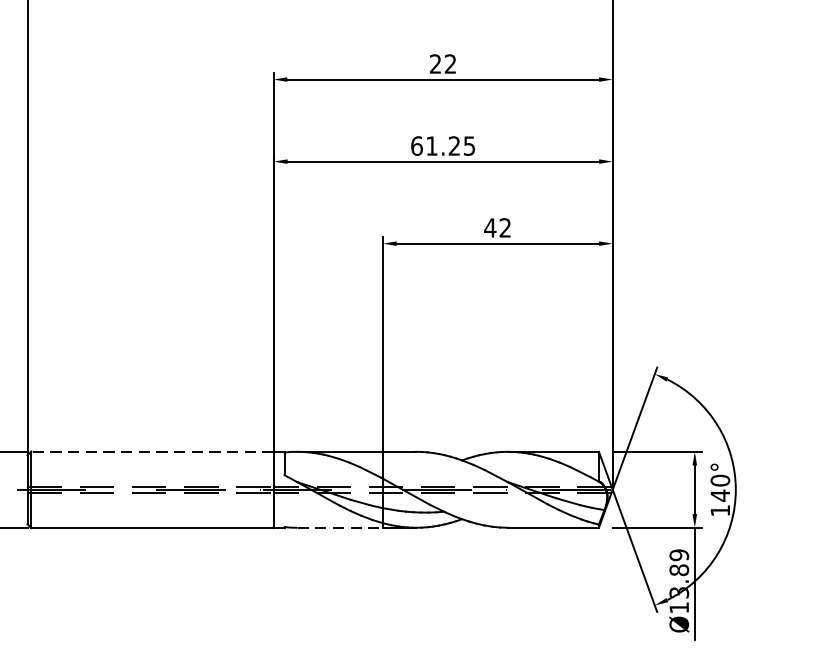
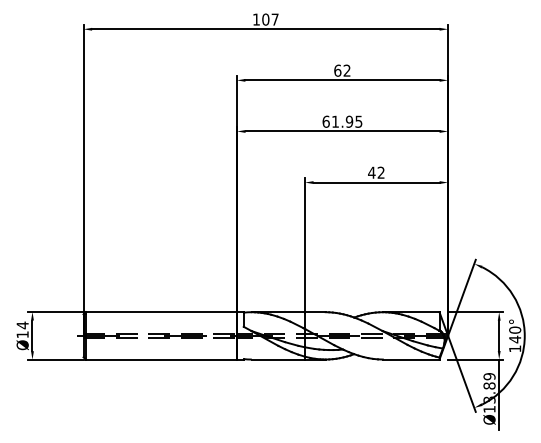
text: (435, 63) -> (337, 70), 22 -> 62
text: (454, 145) -> (349, 121), 61.25 -> 61.95
line: (150, 452) -> (160, 312), dashed -> solid
line: (340, 527) -> (278, 359), dashed -> solid

